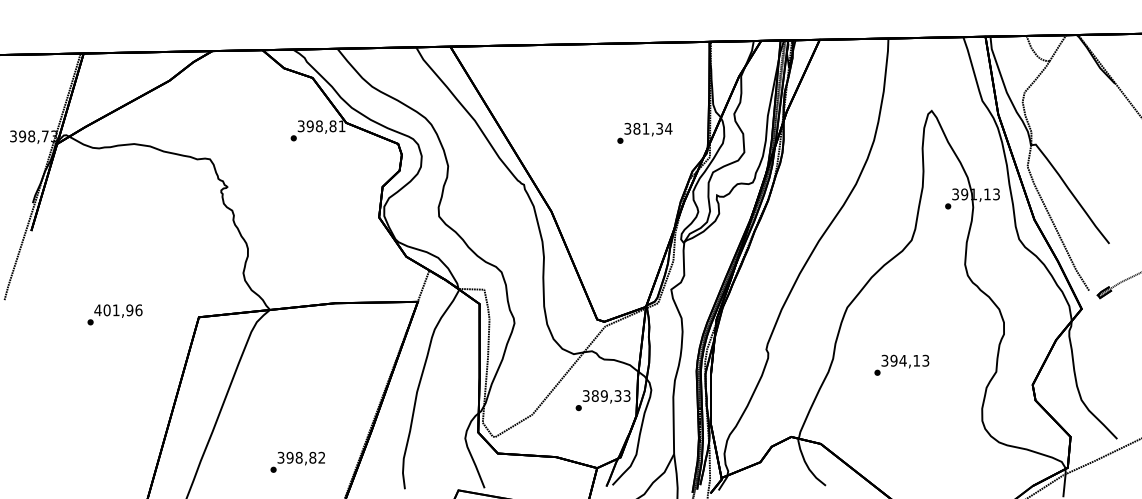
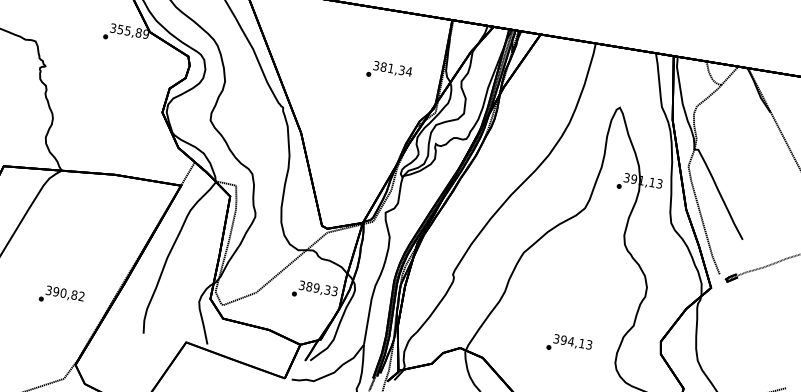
text: (325, 126) -> (132, 32), 398,81 -> 355,89
text: (644, 132) -> (389, 71), moved
text: (901, 364) -> (569, 344), moved
text: (298, 457) -> (63, 292), 398,82 -> 390,82

